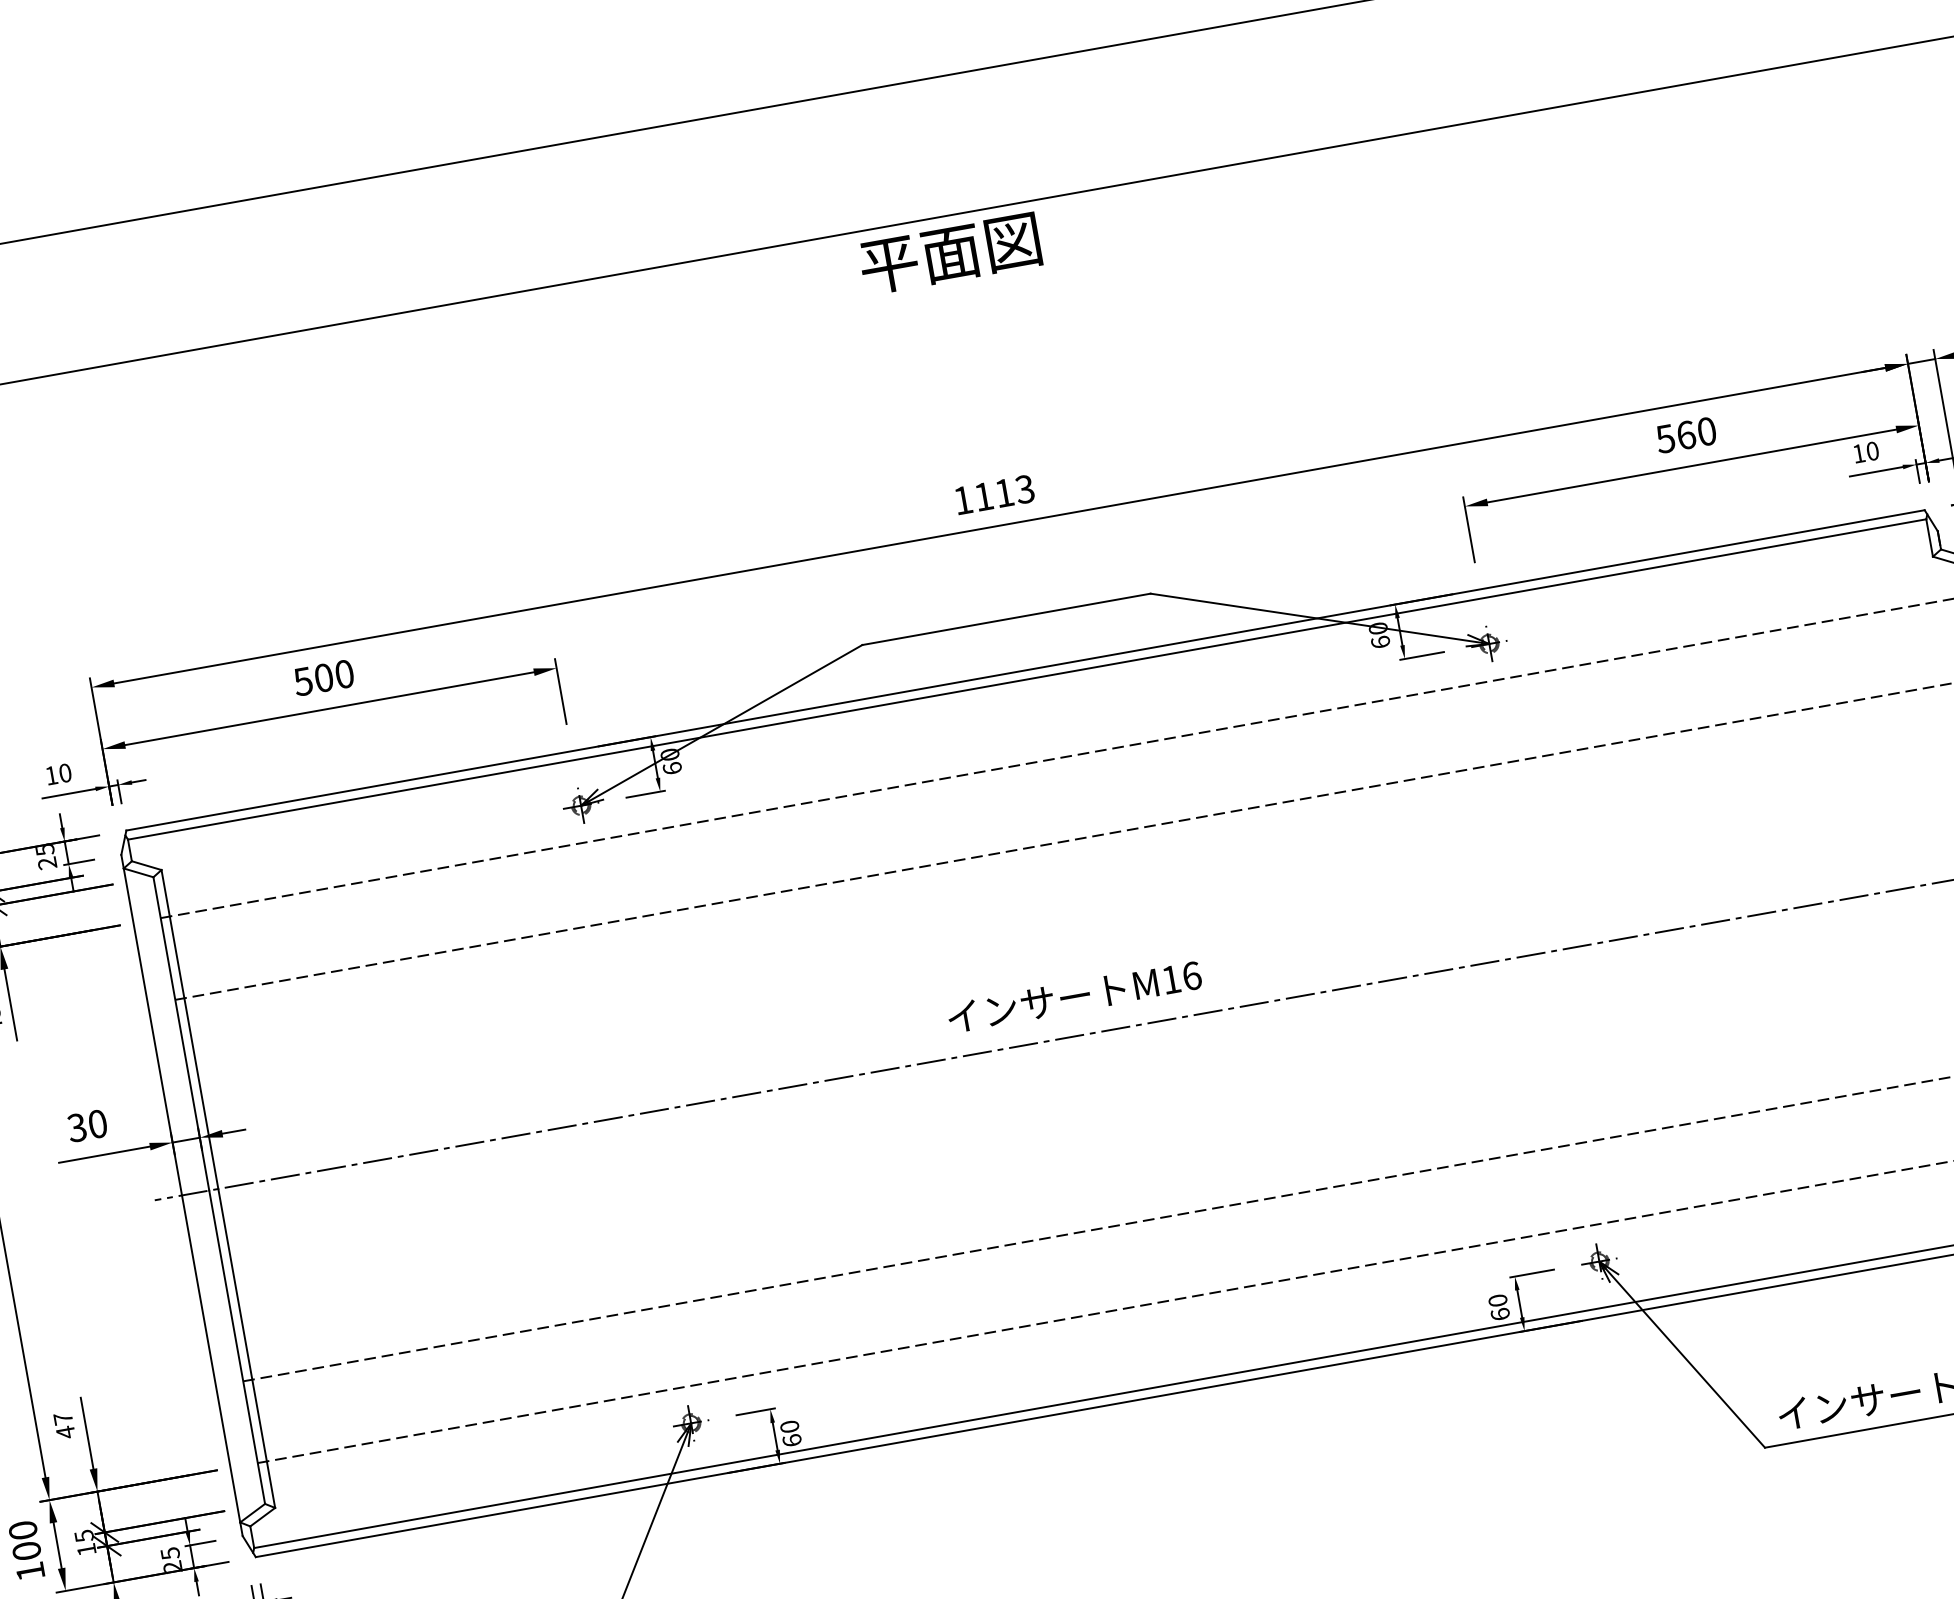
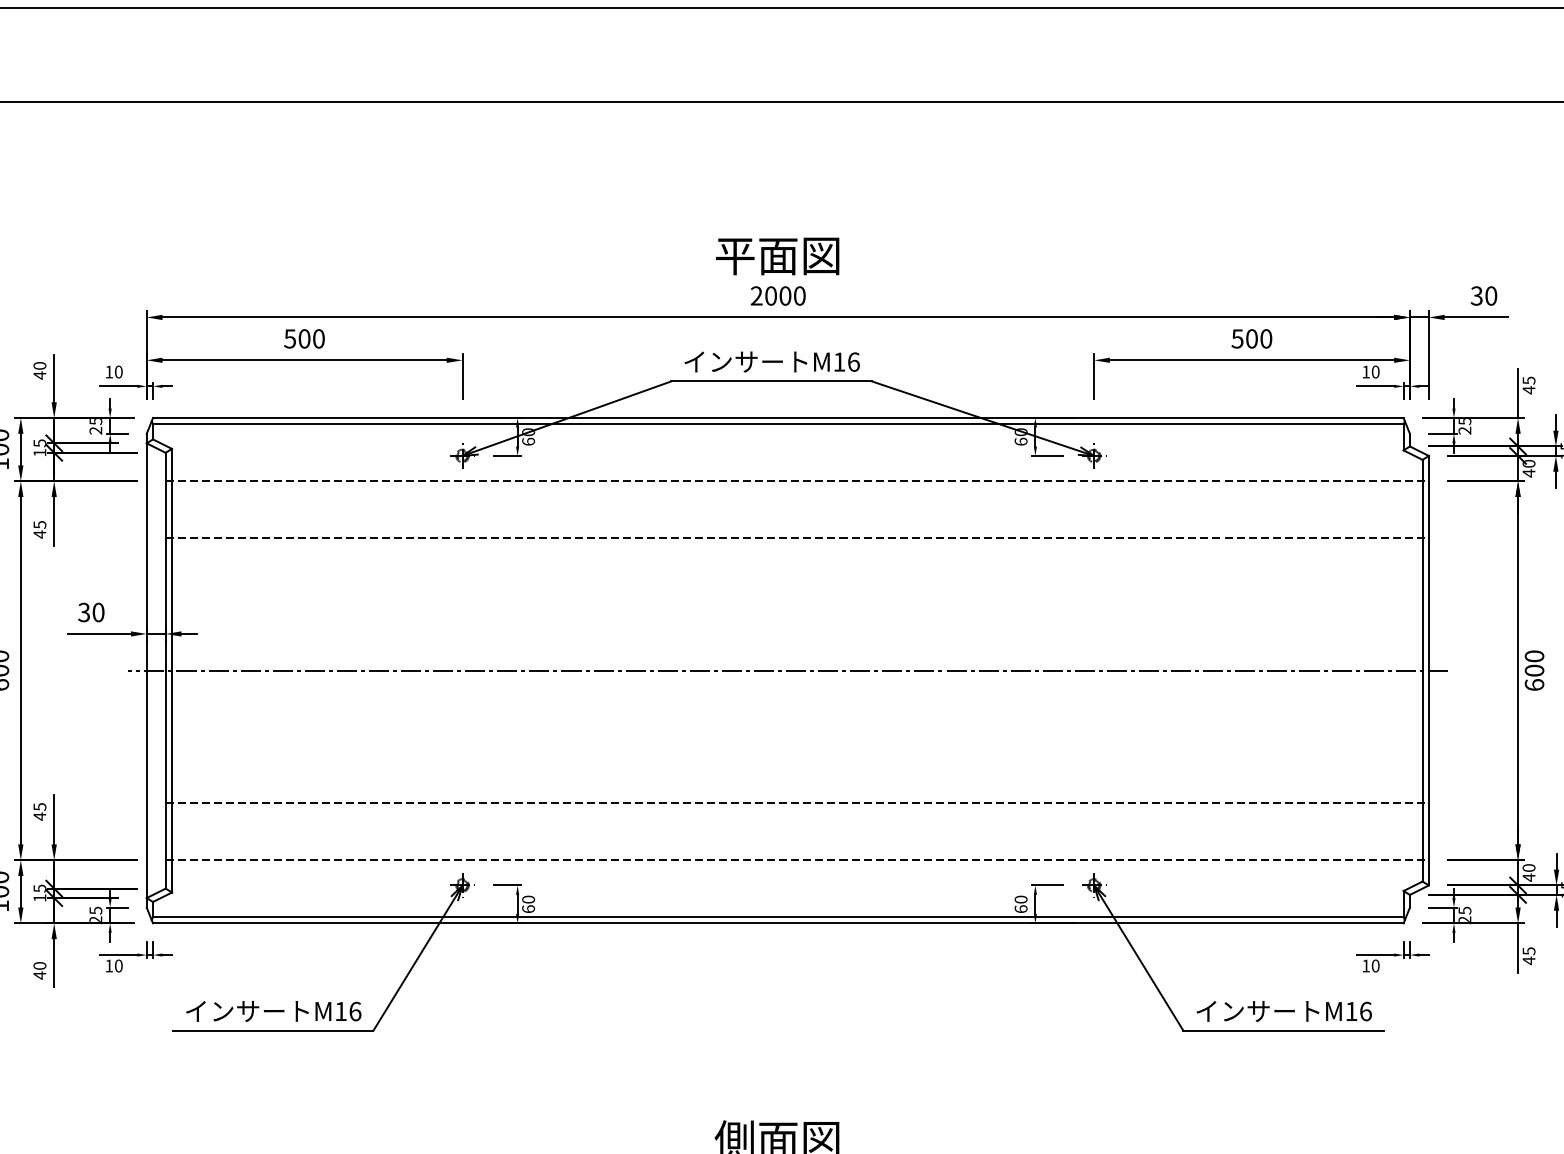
text: (950, 254) -> (777, 256), moved
text: (1686, 434) -> (1252, 338), 560 -> 500
text: (992, 494) -> (777, 295), 1113 -> 2000
text: (1073, 996) -> (771, 361), moved
text: (62, 1418) -> (39, 806), 47 -> 45

